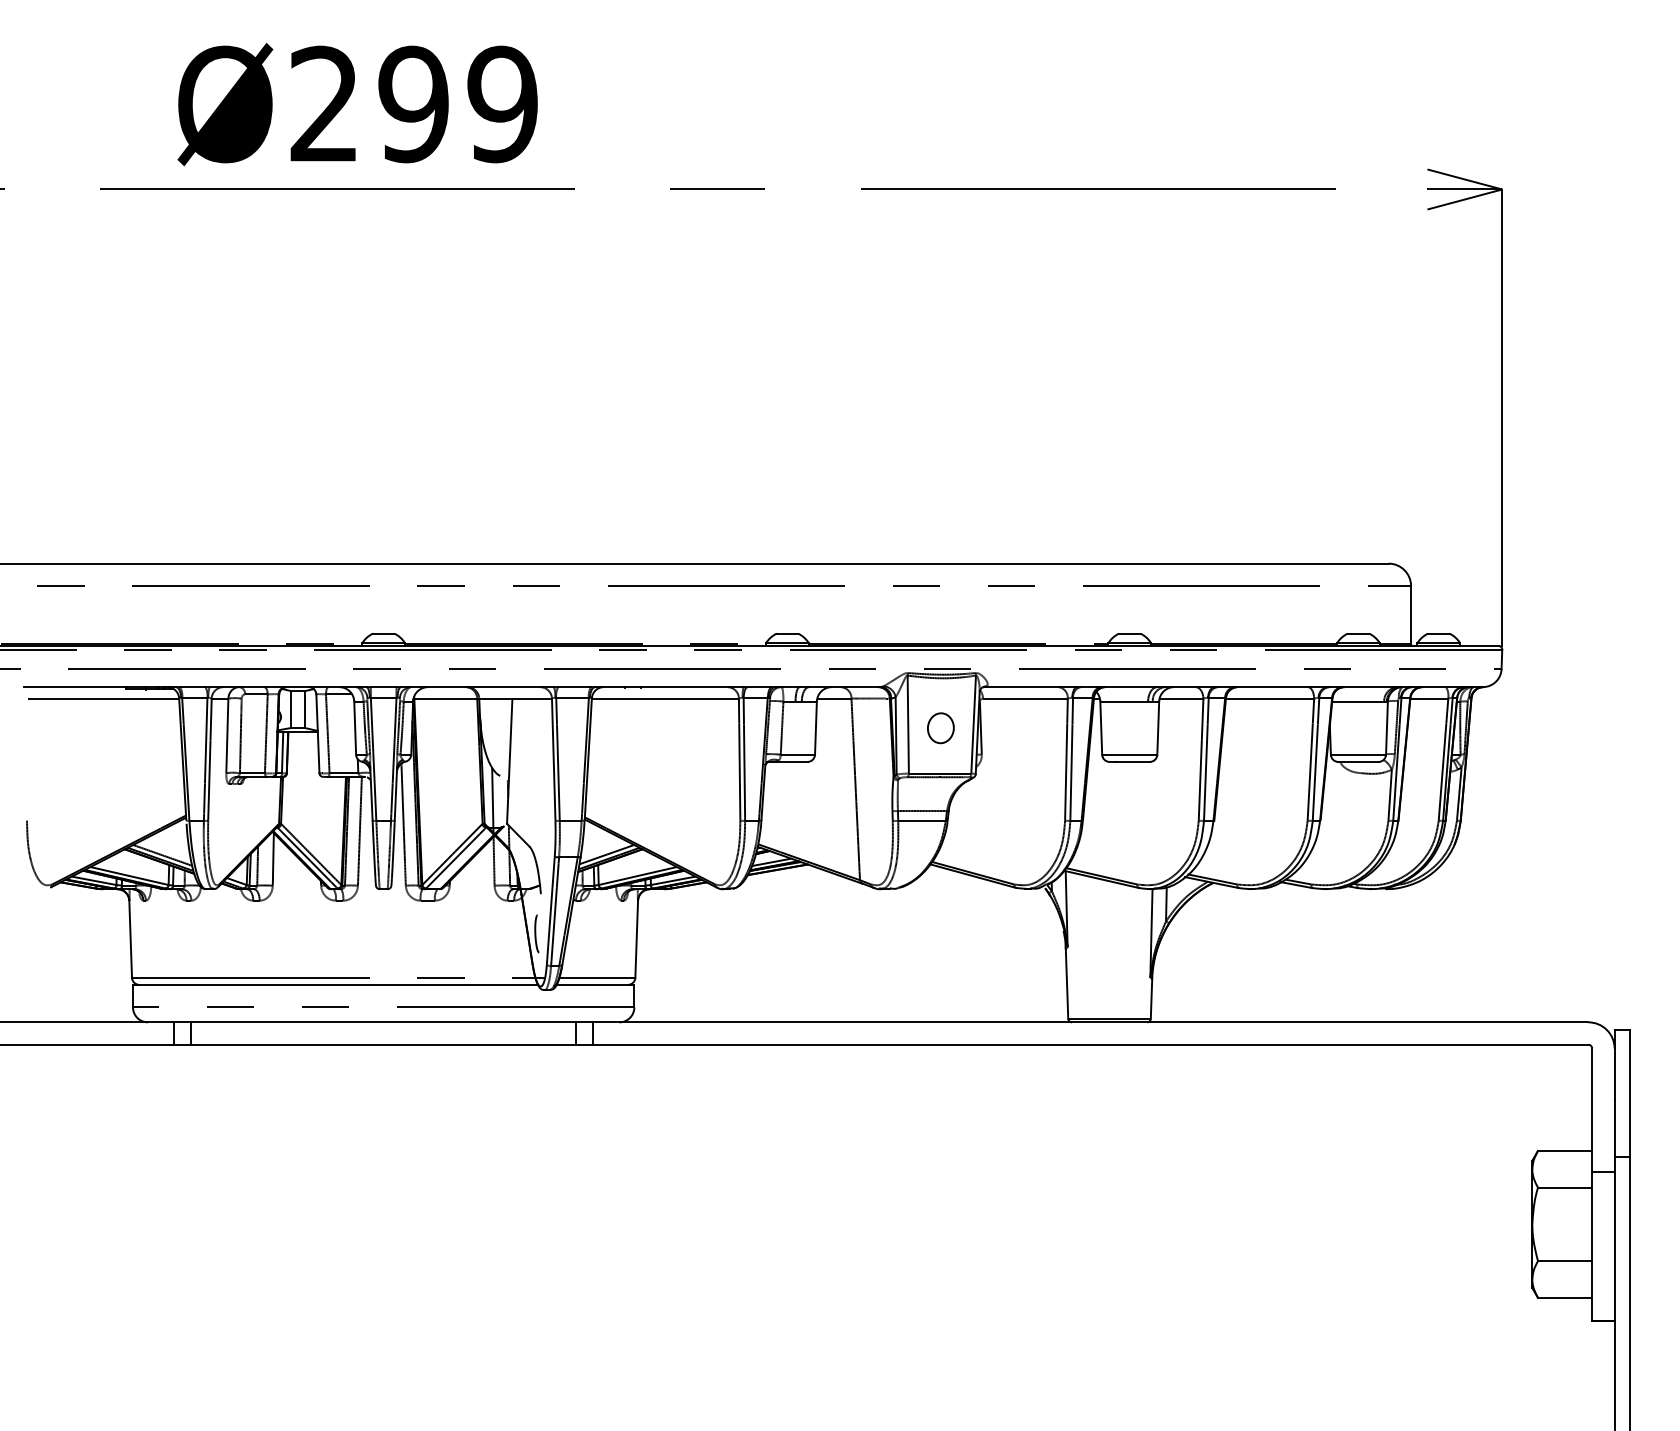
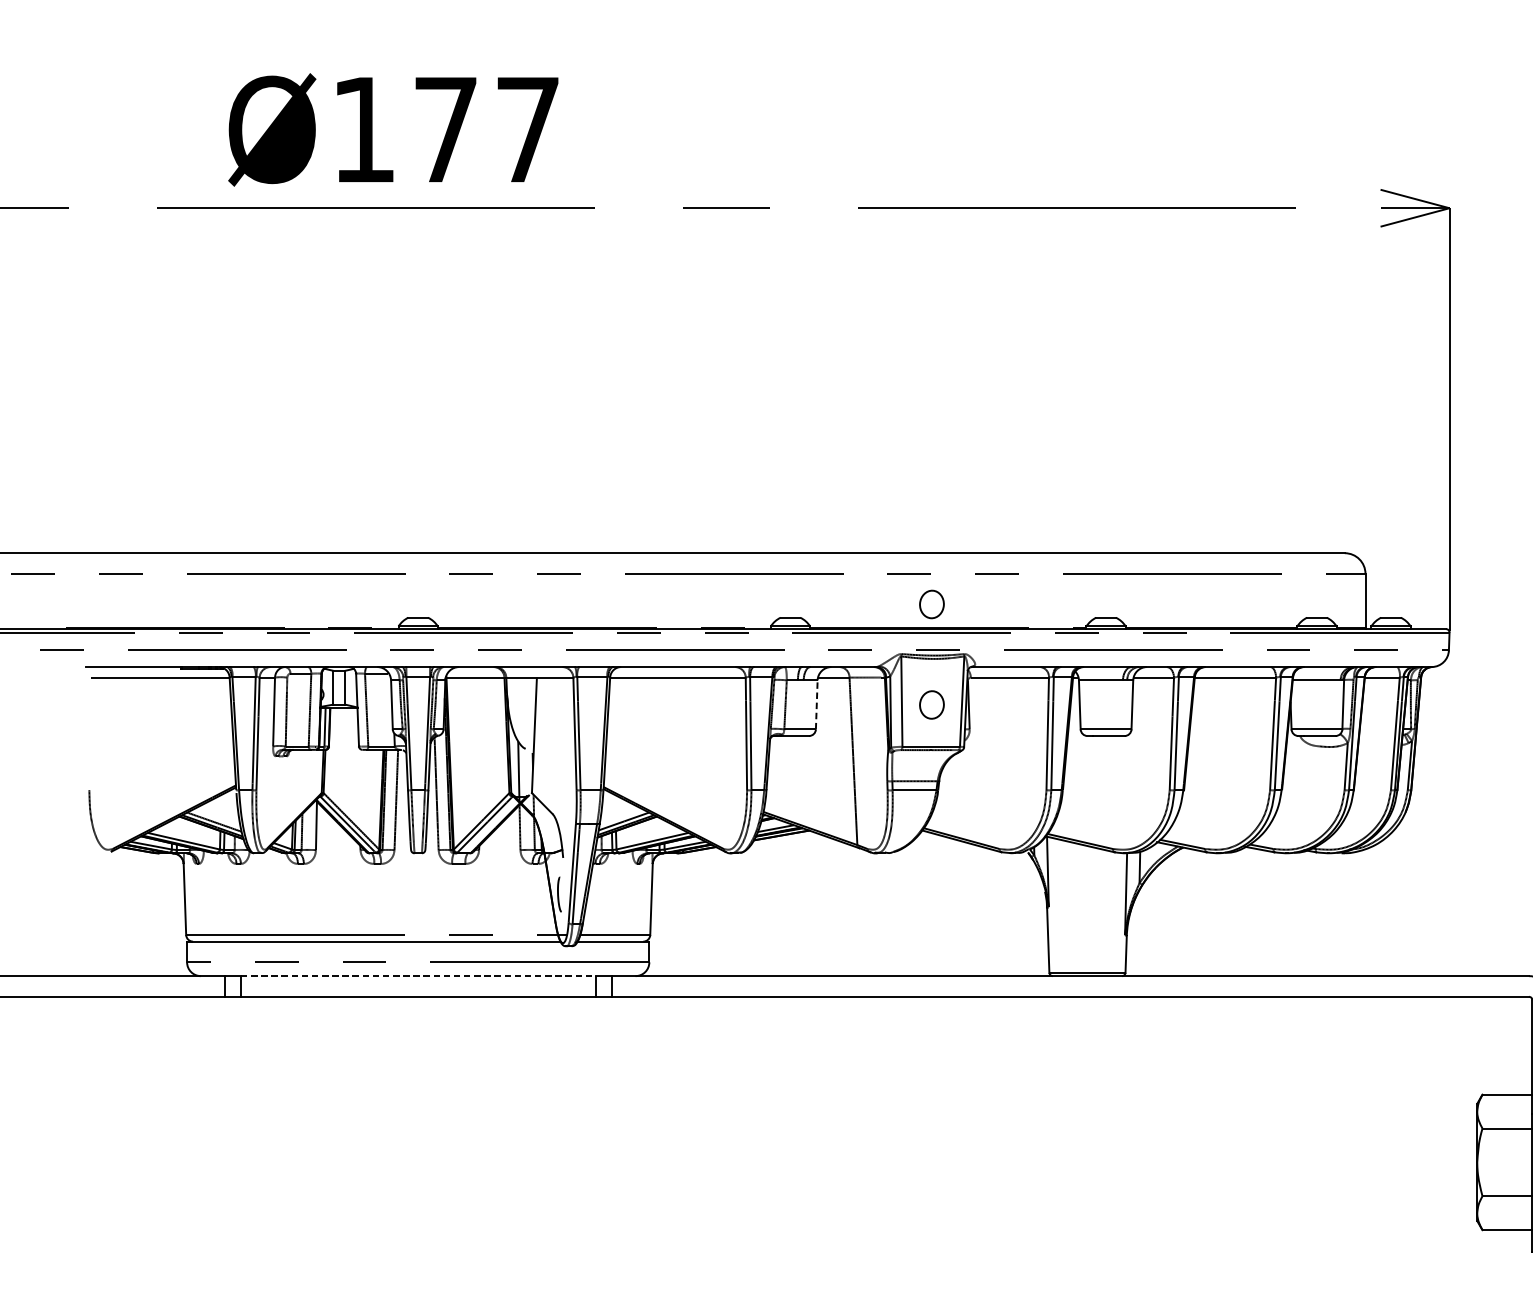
text: (413, 104) -> (445, 129), Ø299 -> Ø177
part: (940, 619) -> (931, 604), added
line: (815, 728) -> (816, 705), solid -> dashed
line: (384, 1022) -> (418, 976), solid -> dashed

